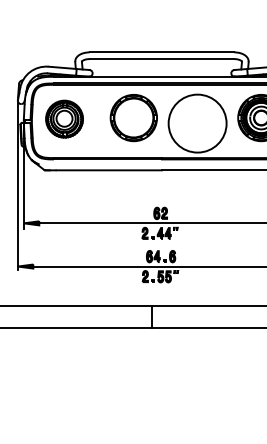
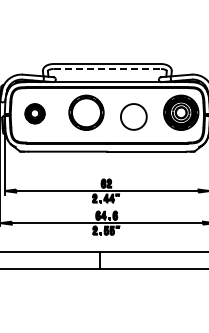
line: (162, 58) -> (107, 68), solid -> dashed
part: (63, 118) -> (34, 113), size x0.7
circle: (197, 123) -> (133, 116), size x0.6

